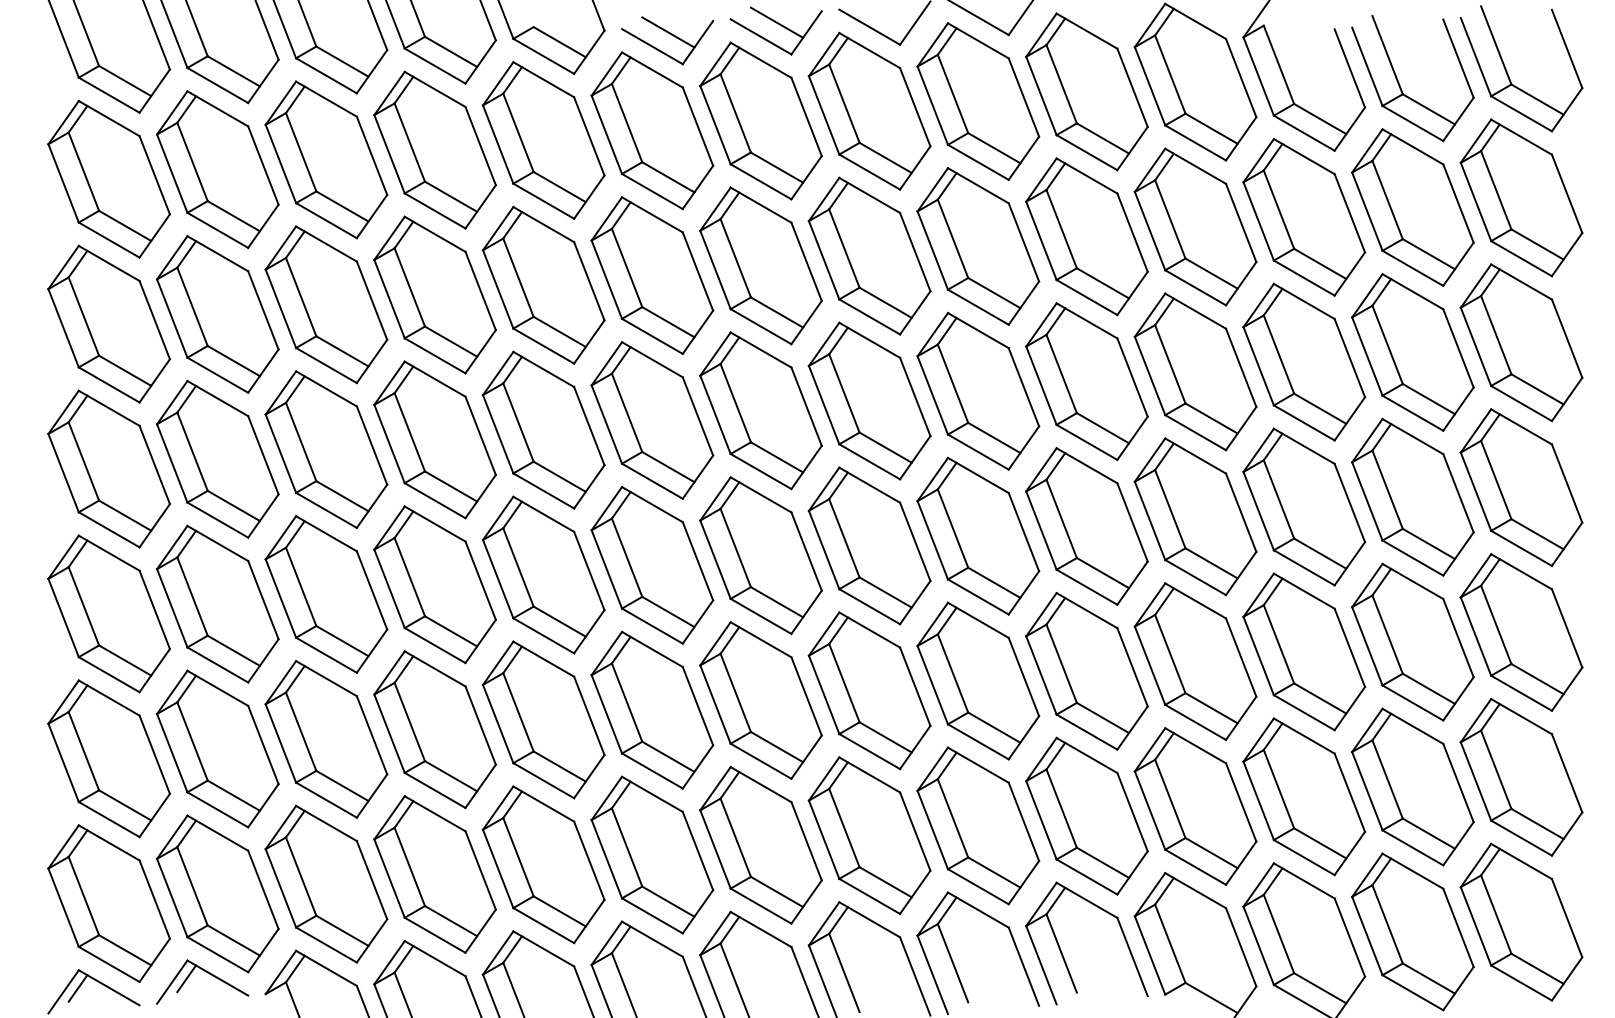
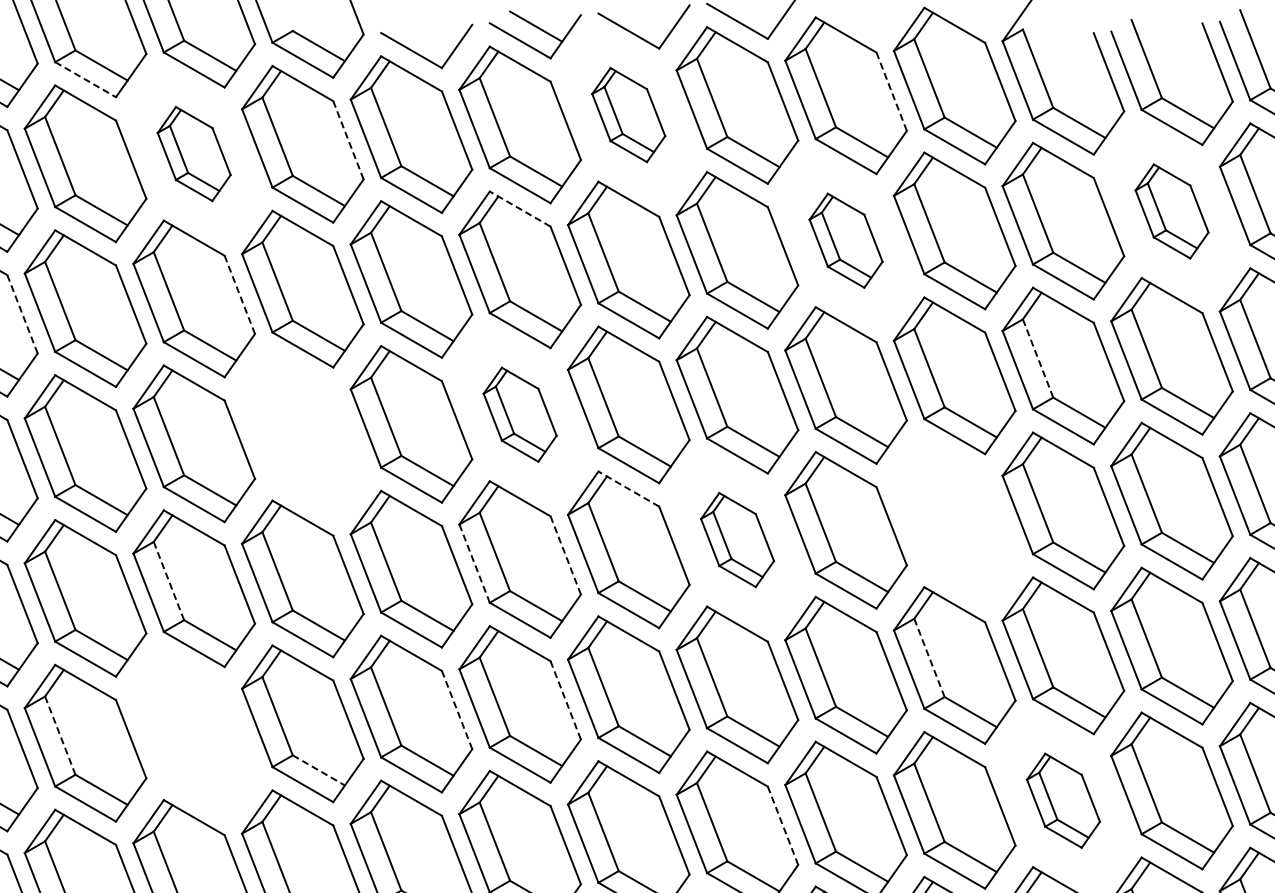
line: (668, 32) -> (427, 36), removed
line: (326, 76) -> (85, 80), solid -> dashed
line: (1132, 87) -> (891, 91), solid -> dashed
part: (869, 110) -> (628, 114), size x0.6
line: (589, 136) -> (348, 140), solid -> dashed
part: (434, 149) -> (193, 153), size x0.6
line: (760, 204) -> (519, 208), solid -> dashed
part: (1412, 207) -> (1171, 211), size x0.6
part: (1086, 236) -> (845, 240), size x0.6
line: (480, 290) -> (239, 294), solid -> dashed
line: (263, 310) -> (22, 314), solid -> dashed
line: (1278, 354) -> (1037, 358), solid -> dashed
part: (760, 410) -> (519, 414), size x0.6
part: (543, 429) -> (302, 433), removed
line: (869, 484) -> (628, 488), solid -> dashed
part: (1195, 516) -> (954, 520), removed
part: (978, 535) -> (737, 539), size x0.6
line: (806, 551) -> (565, 555), solid -> dashed
line: (715, 559) -> (474, 563), solid -> dashed
line: (409, 577) -> (168, 581), solid -> dashed
line: (1170, 654) -> (929, 658), solid -> dashed
line: (806, 696) -> (565, 700), solid -> dashed
line: (697, 706) -> (456, 710), solid -> dashed
part: (434, 729) -> (193, 733), removed
line: (301, 731) -> (60, 735), solid -> dashed
line: (560, 766) -> (319, 770), solid -> dashed
part: (1304, 796) -> (1063, 800), size x0.6
line: (1023, 821) -> (782, 825), solid -> dashed

